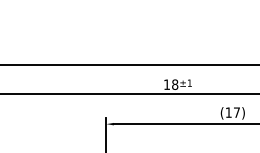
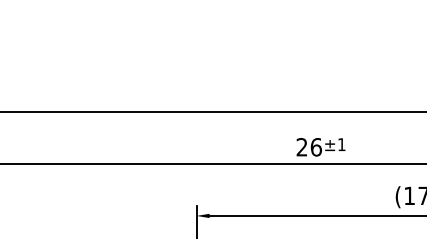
text: (171, 84) -> (309, 146), 18 -> 26

